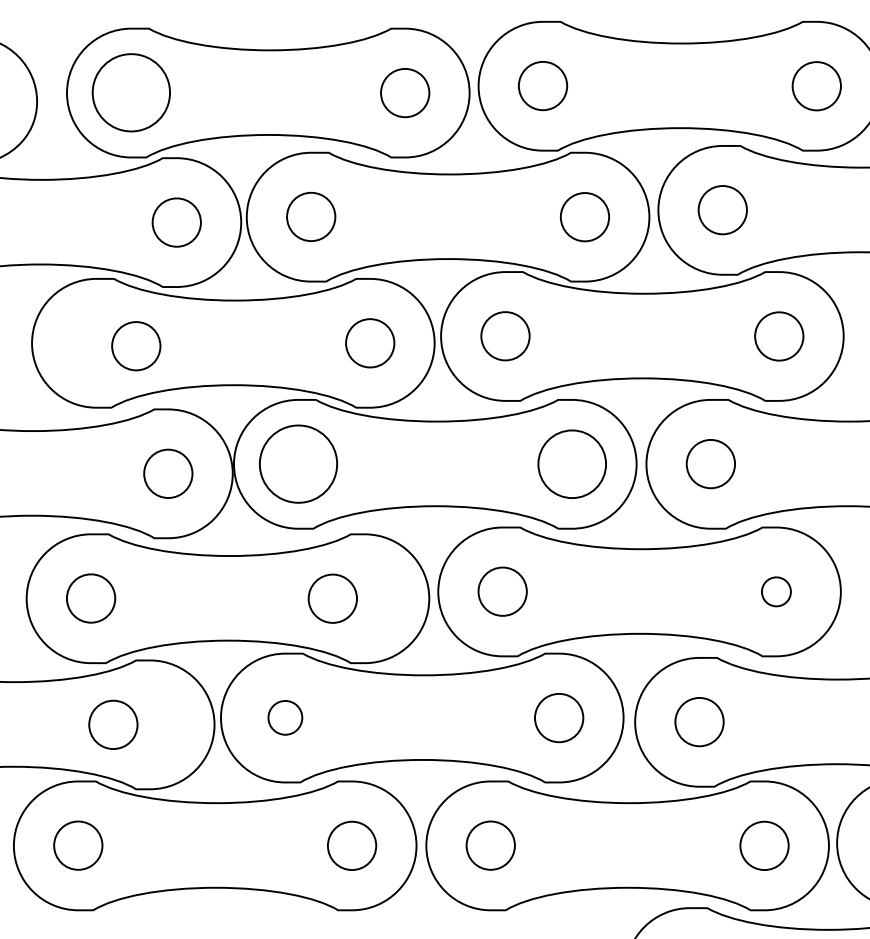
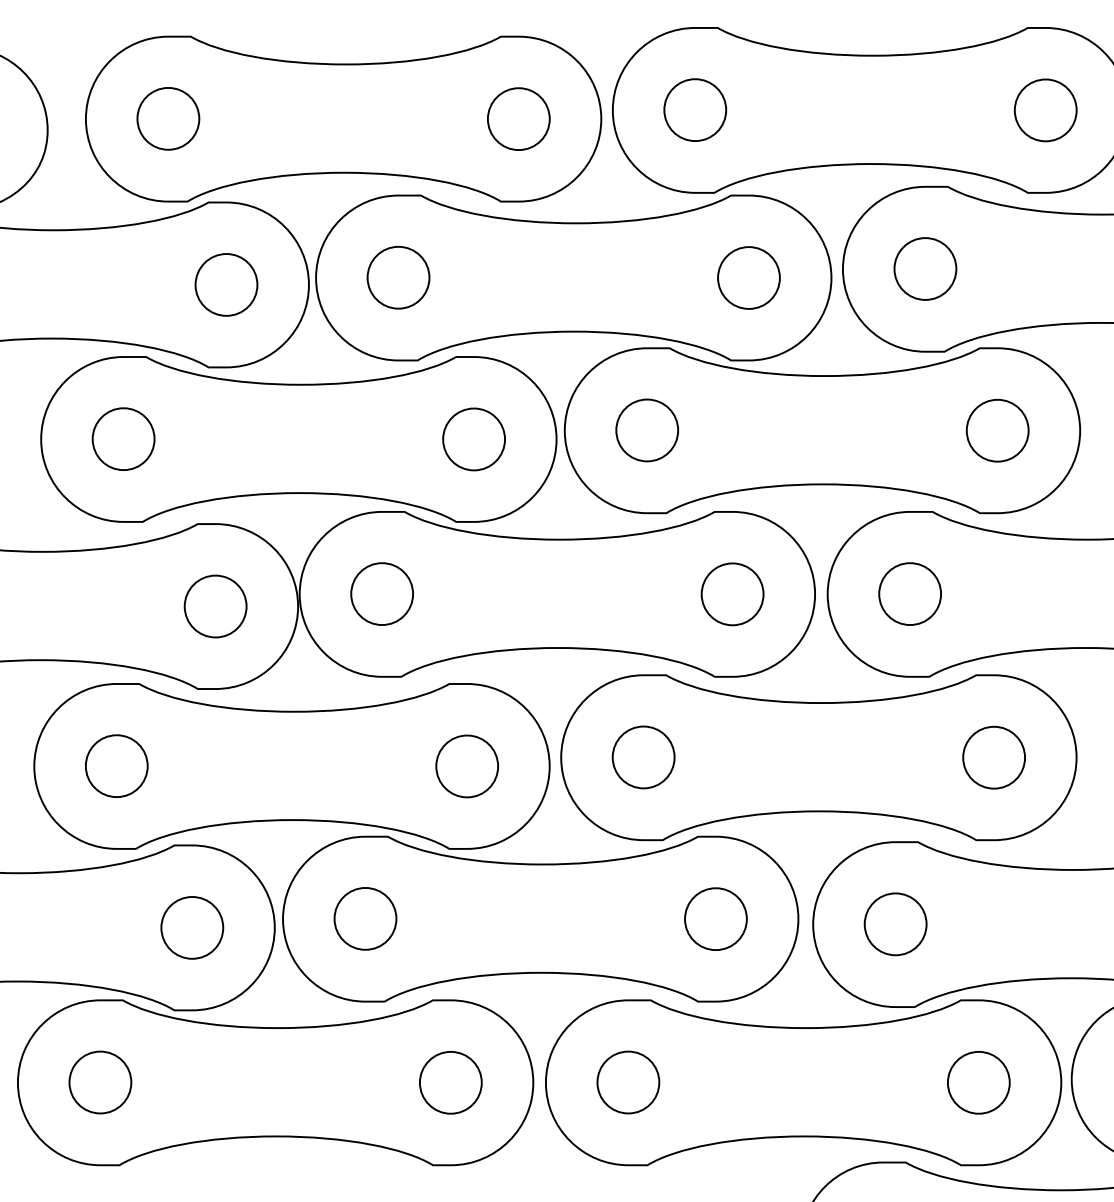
part: (131, 92) -> (168, 118), size x0.62
part: (136, 345) -> (123, 438), moved
part: (297, 463) -> (381, 593), size x0.62
part: (572, 464) -> (732, 594), size x0.71
part: (775, 591) -> (993, 757), size x1.67
part: (332, 598) -> (466, 766), moved
part: (285, 717) -> (365, 918), size x1.43
part: (113, 724) -> (192, 927), moved

